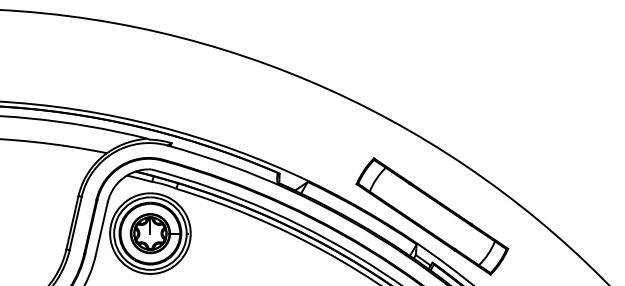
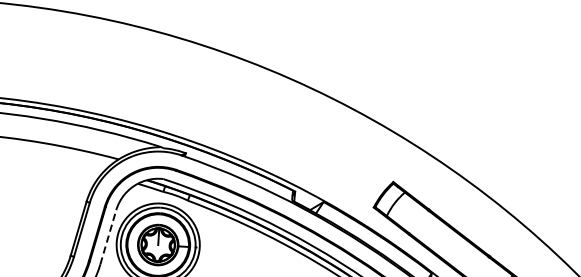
line: (101, 228) -> (108, 236), solid -> dashed

